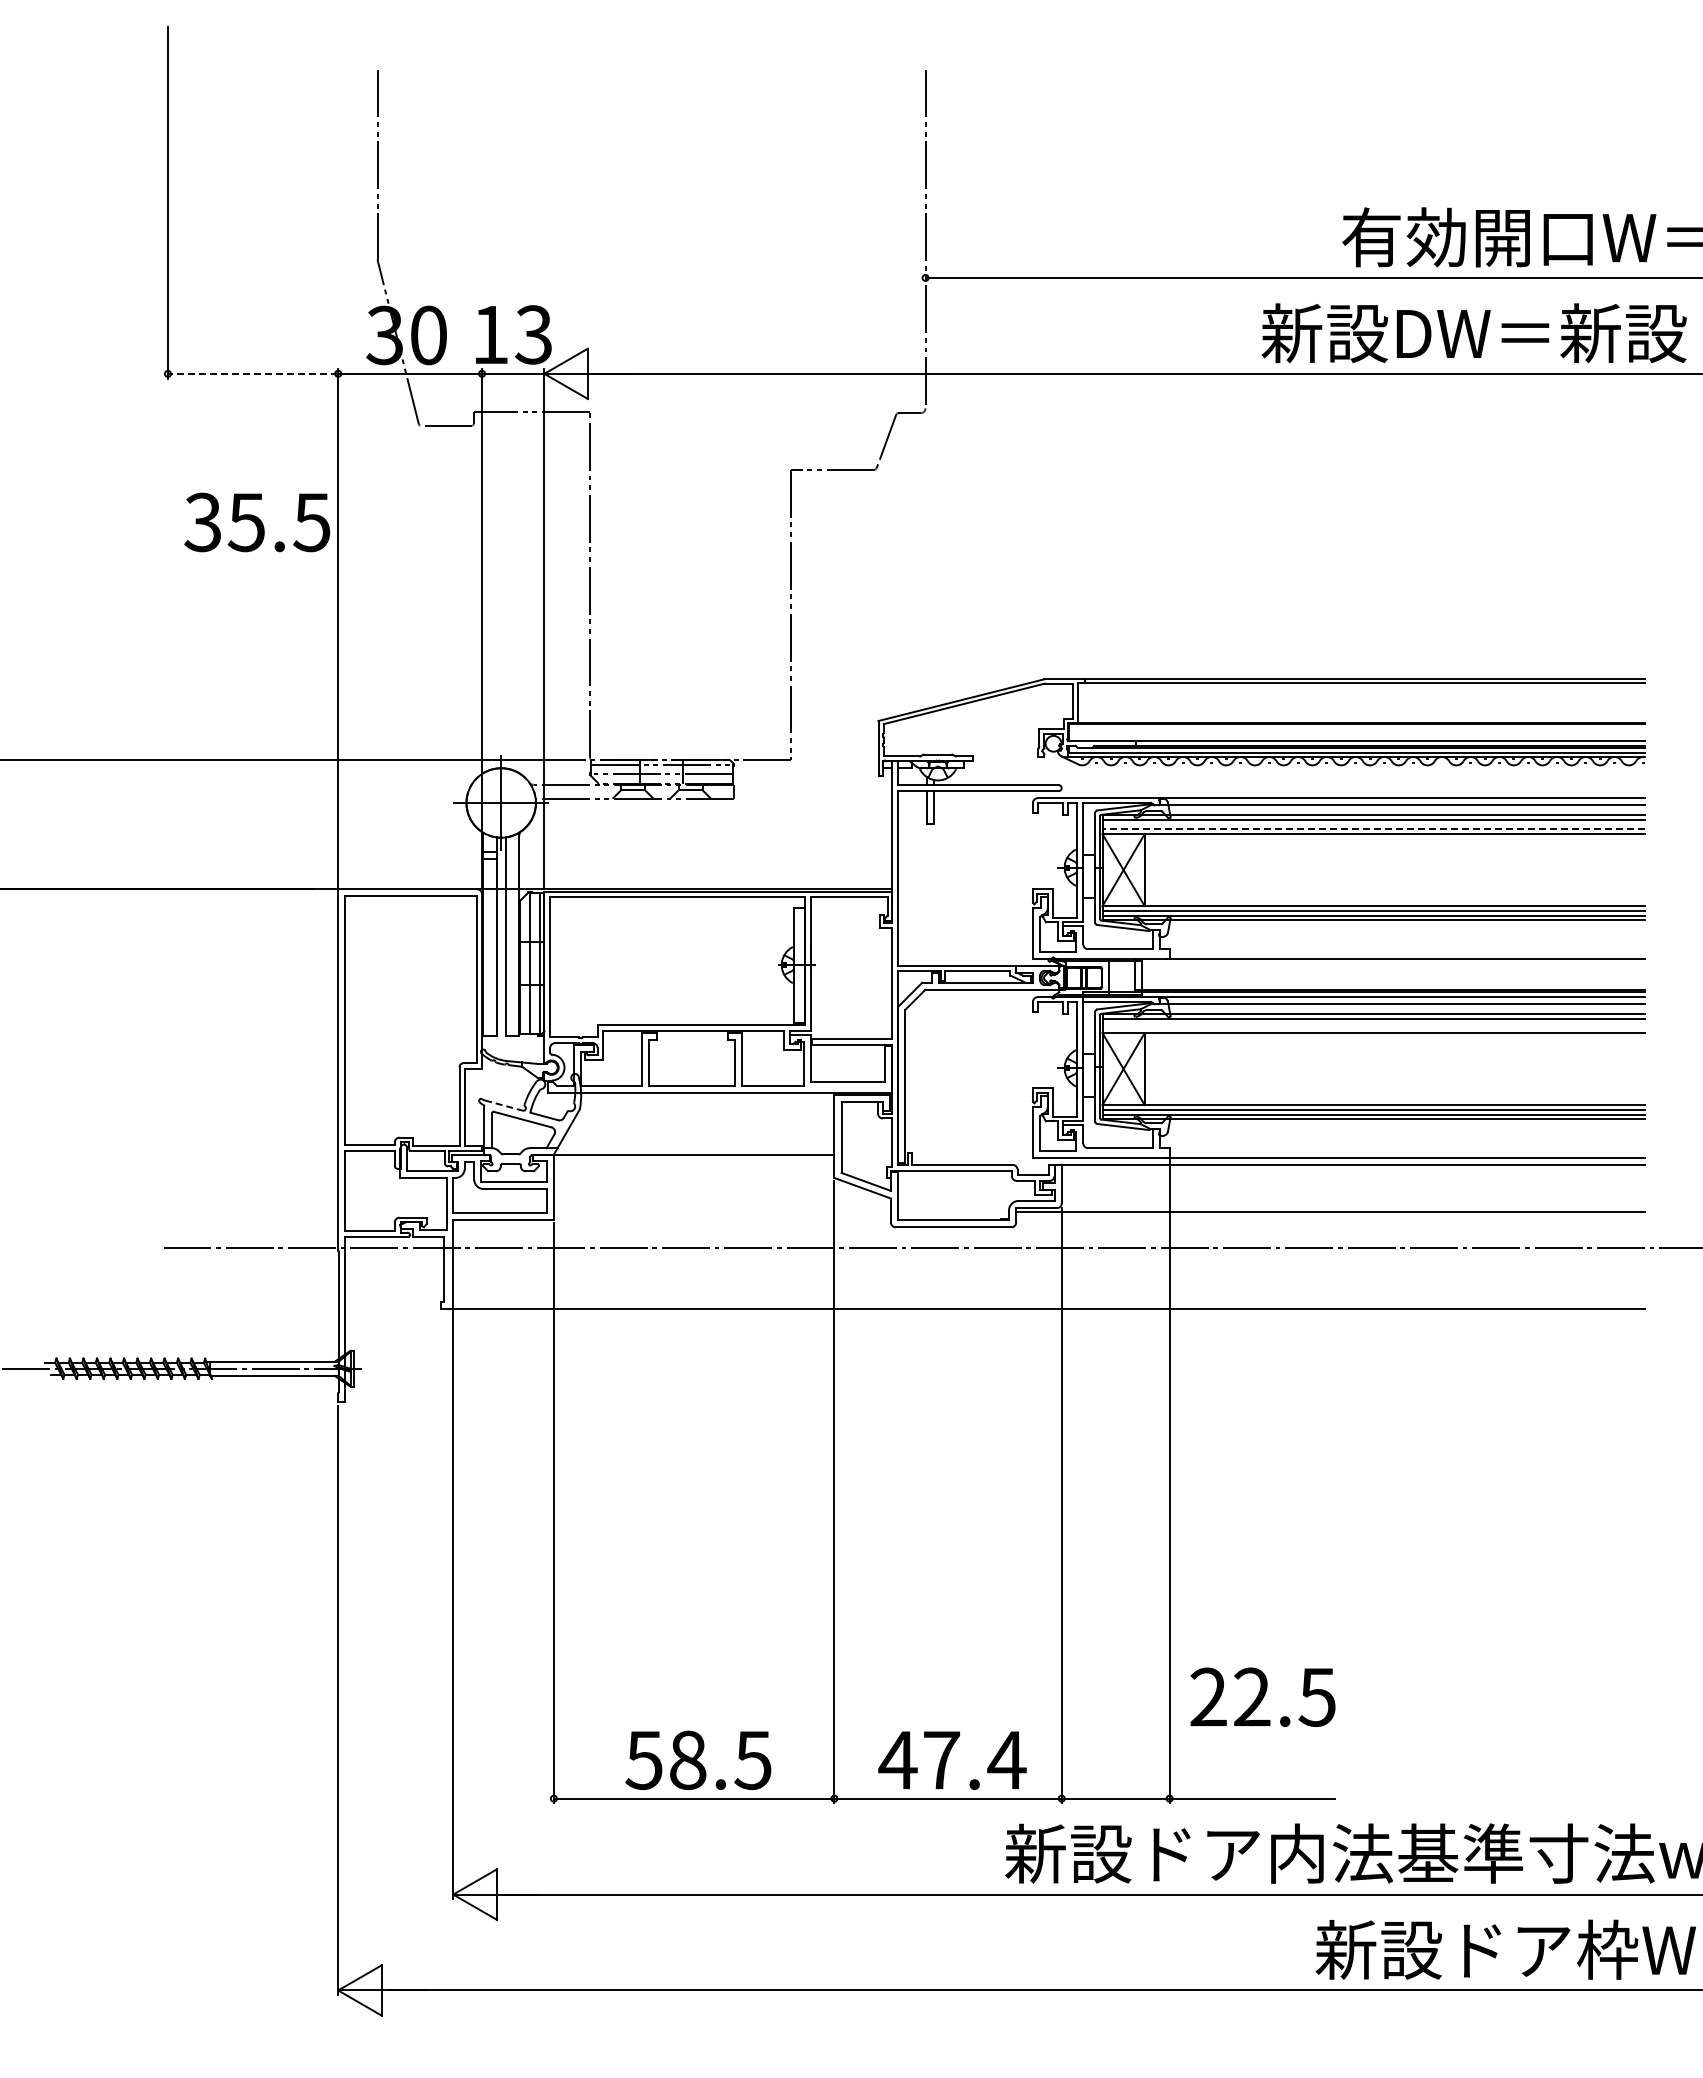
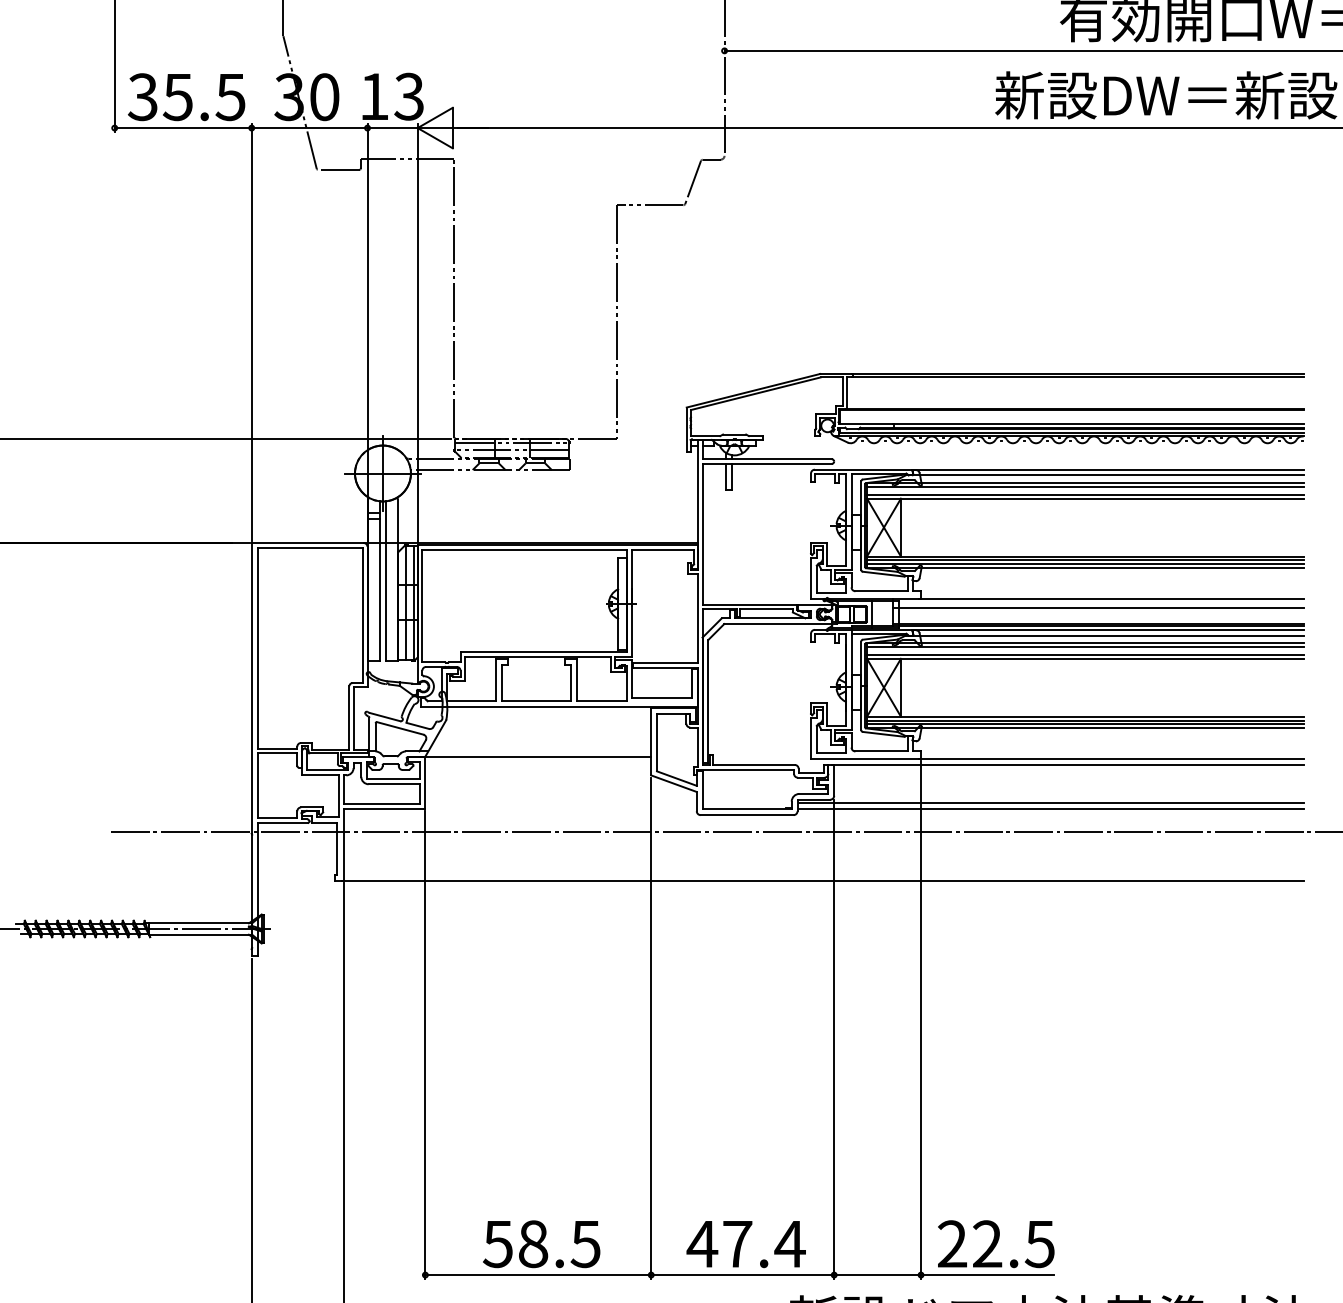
line: (252, 373) -> (182, 127), dashed -> solid
text: (257, 522) -> (186, 97), moved
line: (1373, 829) -> (1085, 494), dashed -> solid
line: (1389, 970) -> (1098, 608), added
line: (1373, 1028) -> (1085, 655), added
line: (504, 1105) -> (385, 717), dashed -> solid
line: (1330, 1219) -> (1050, 808), added
text: (1262, 1696) -> (995, 1243), moved

